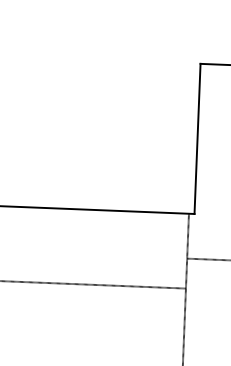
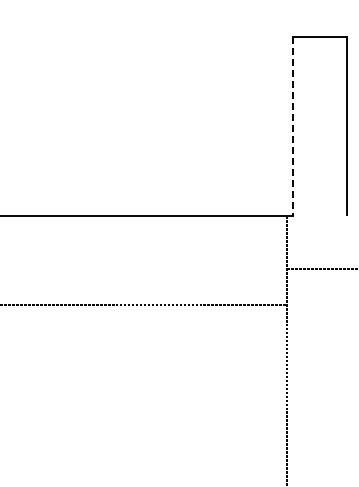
line: (197, 139) -> (293, 126), solid -> dashed

